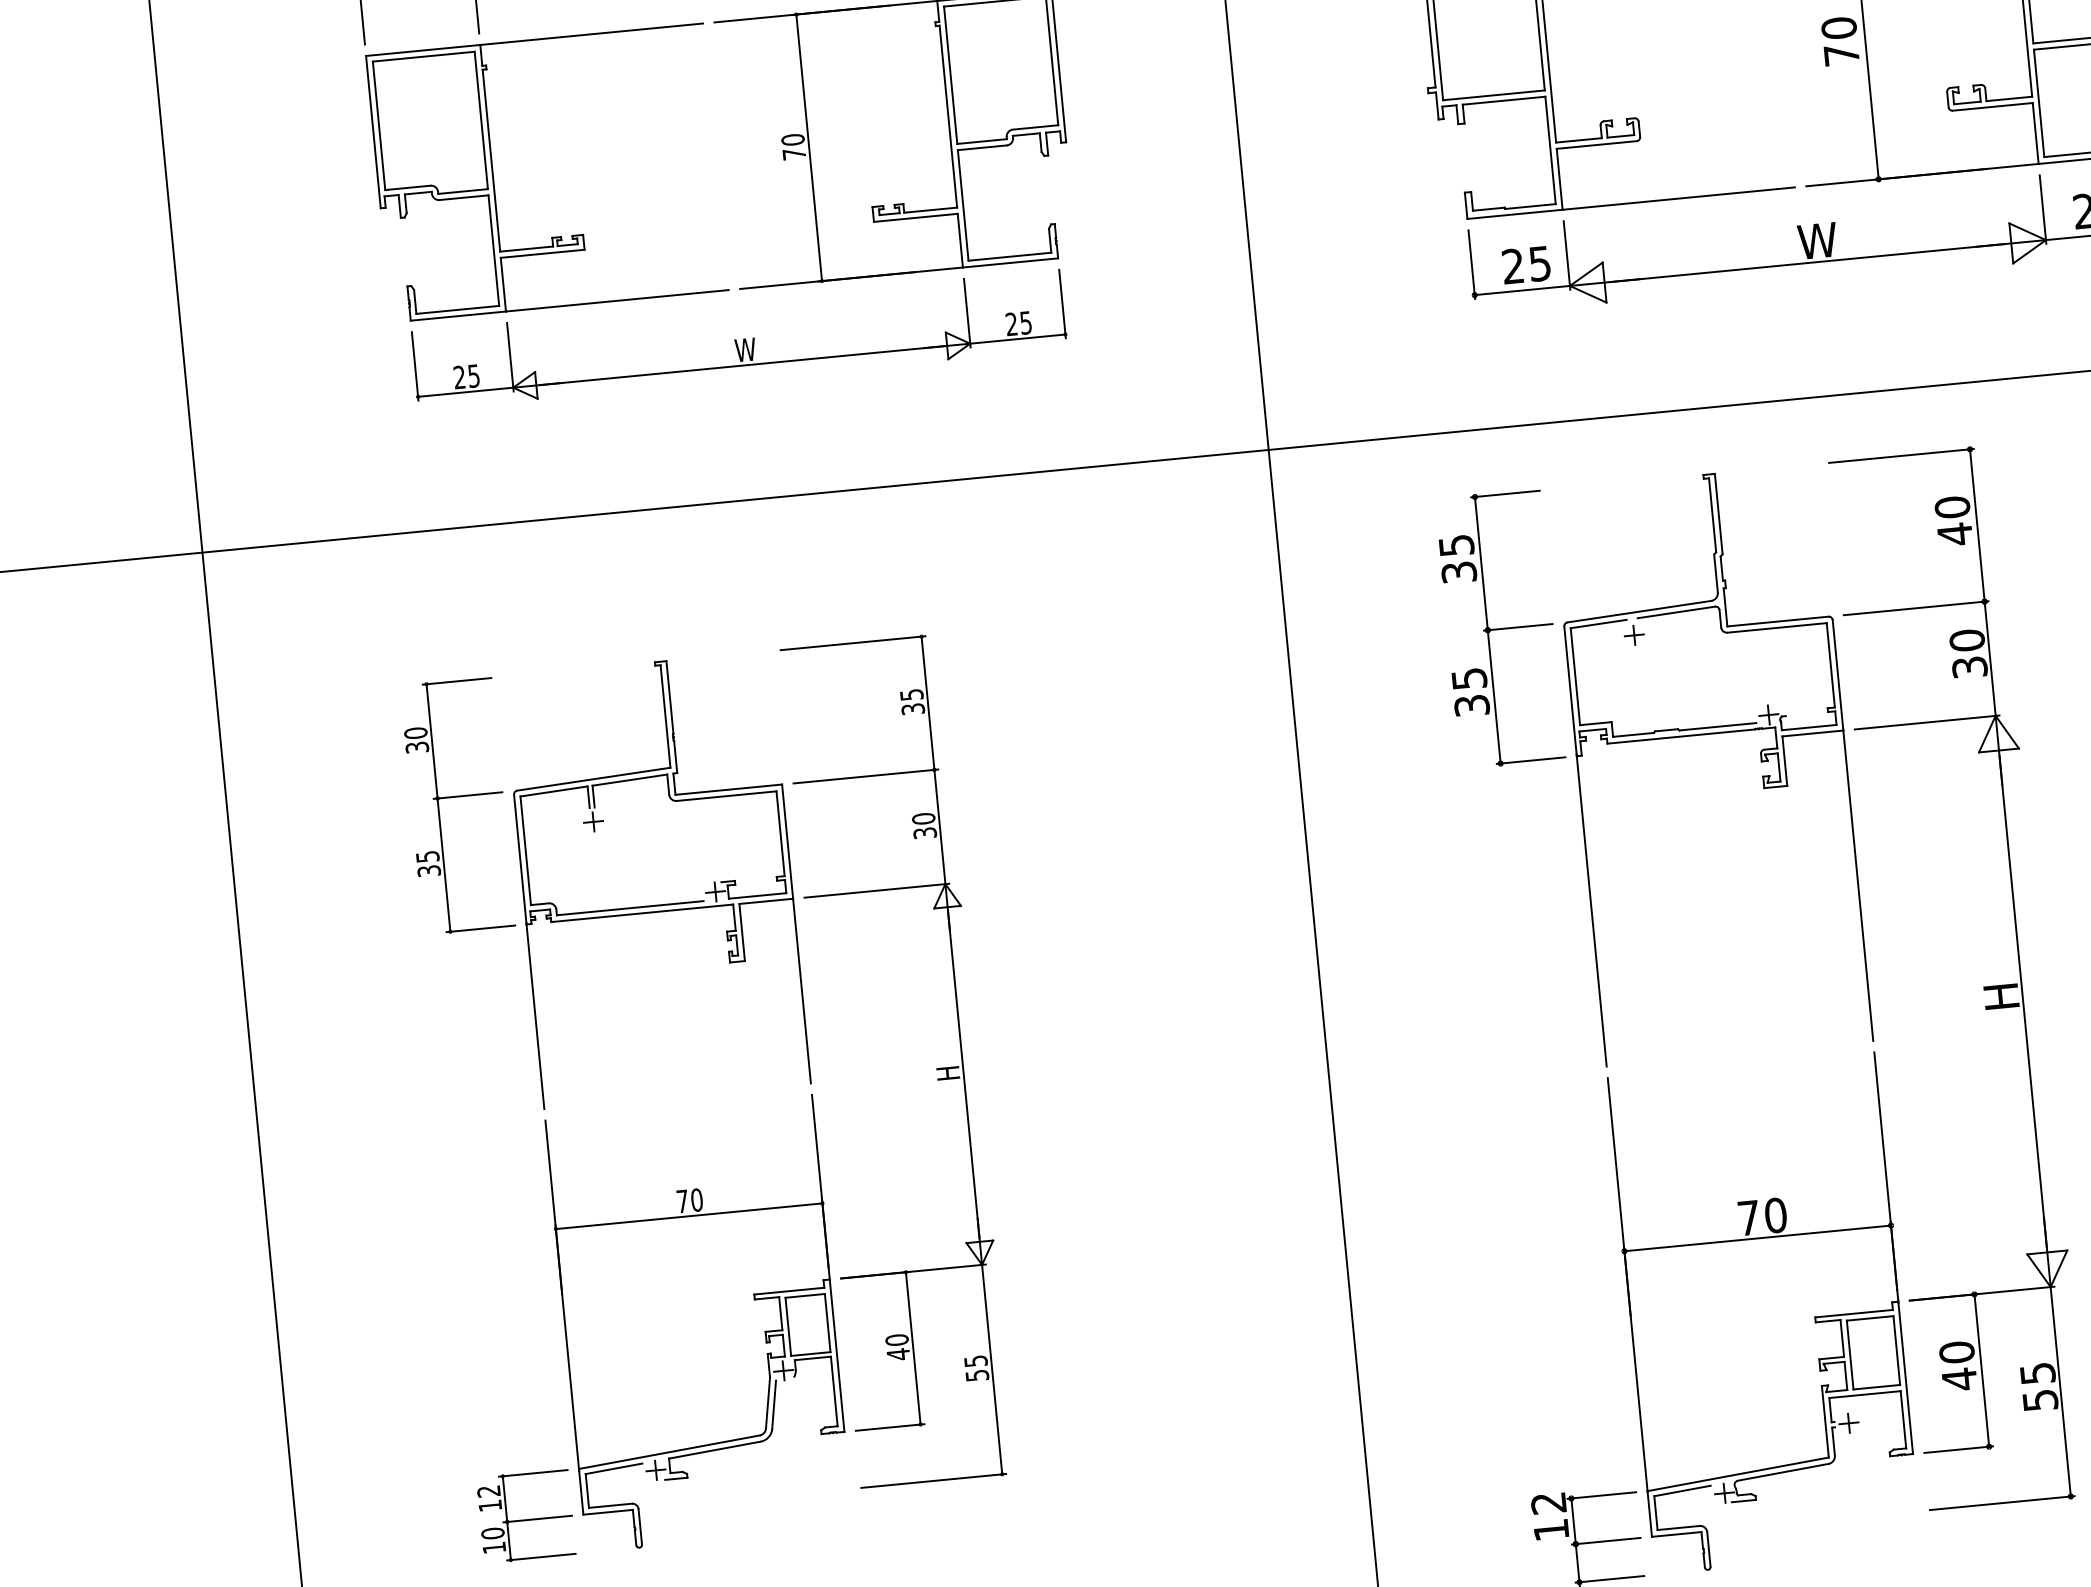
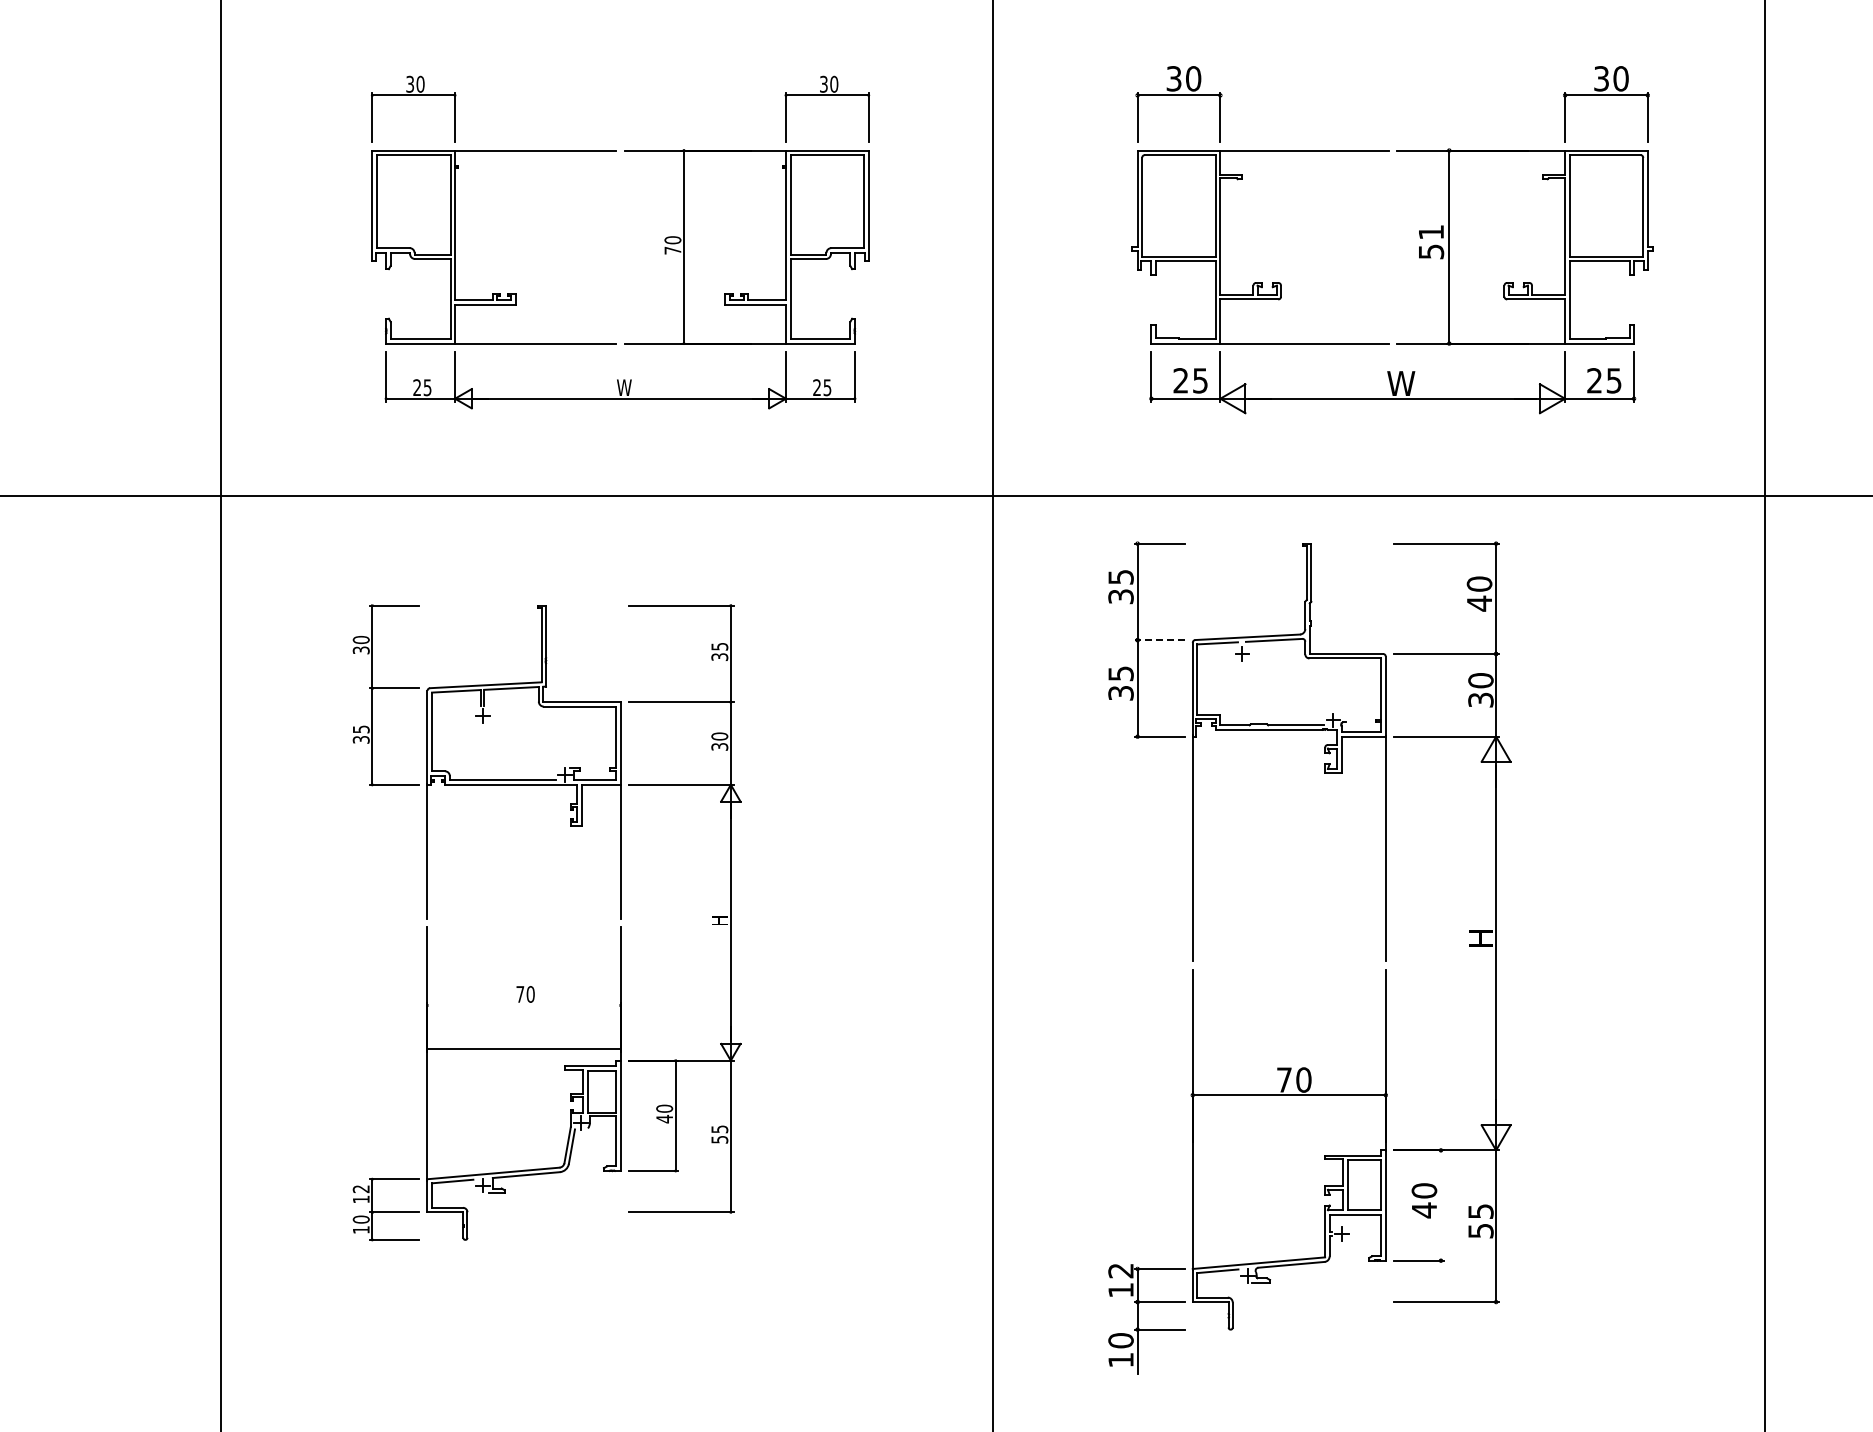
text: (1840, 40) -> (1431, 241), 70 -> 51
line: (1518, 627) -> (1159, 640), solid -> dashed
line: (688, 1216) -> (523, 1049), moved
line: (1981, 1370) -> (1440, 1205), removed

